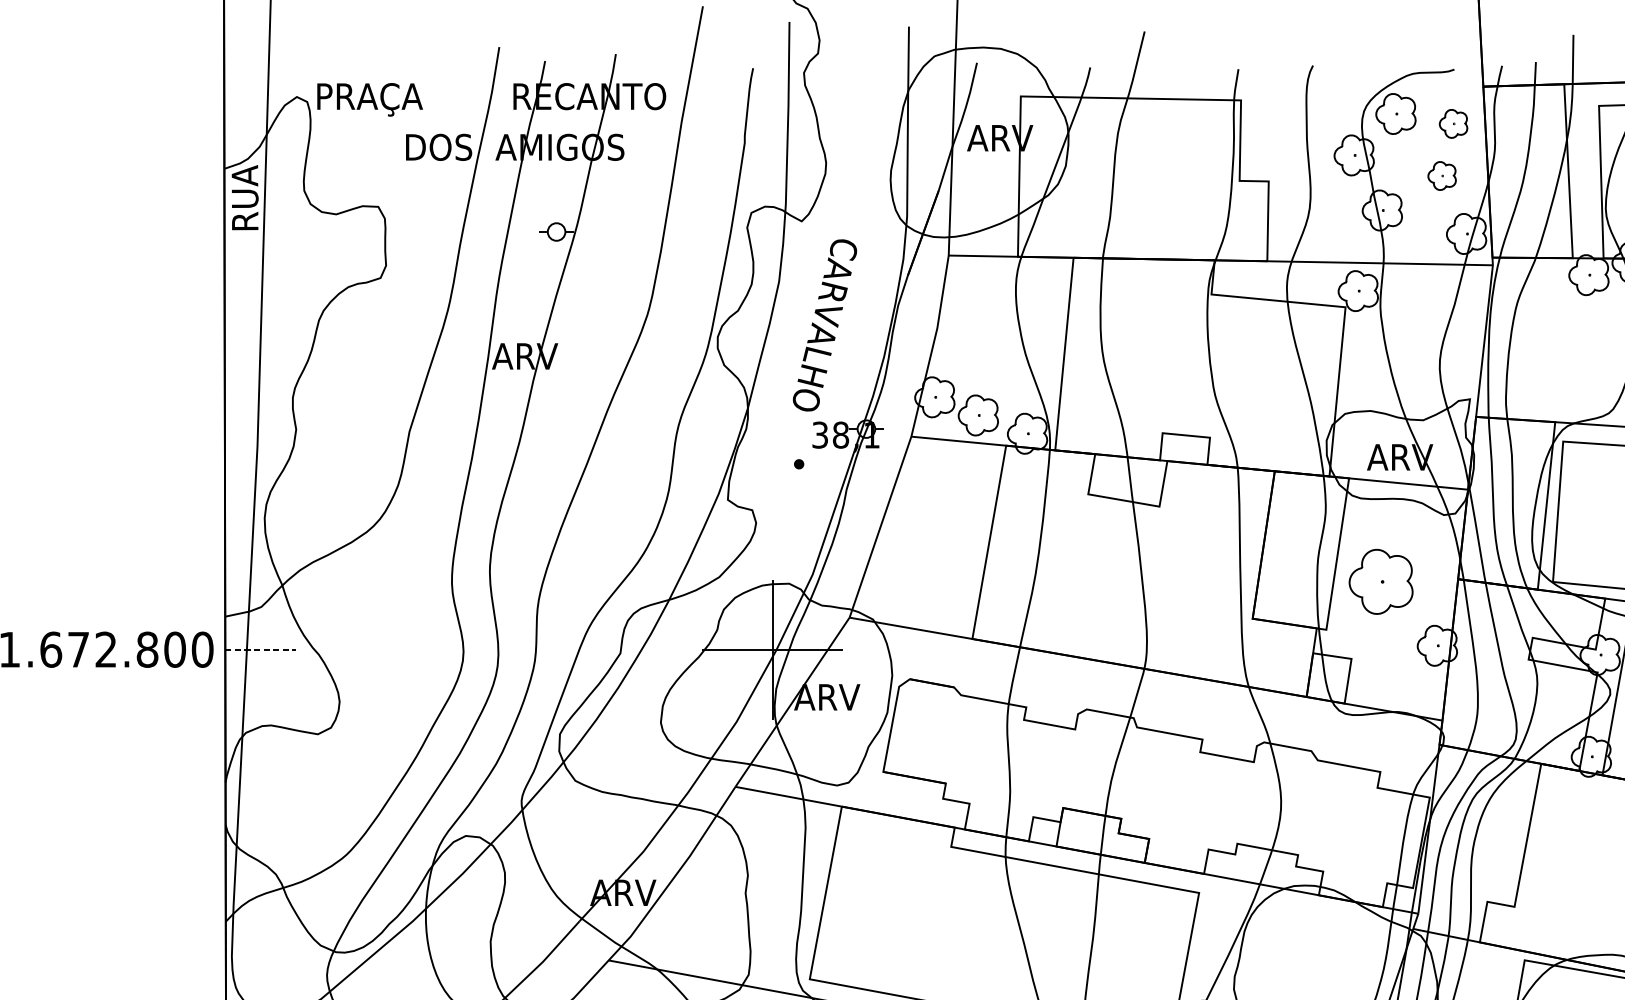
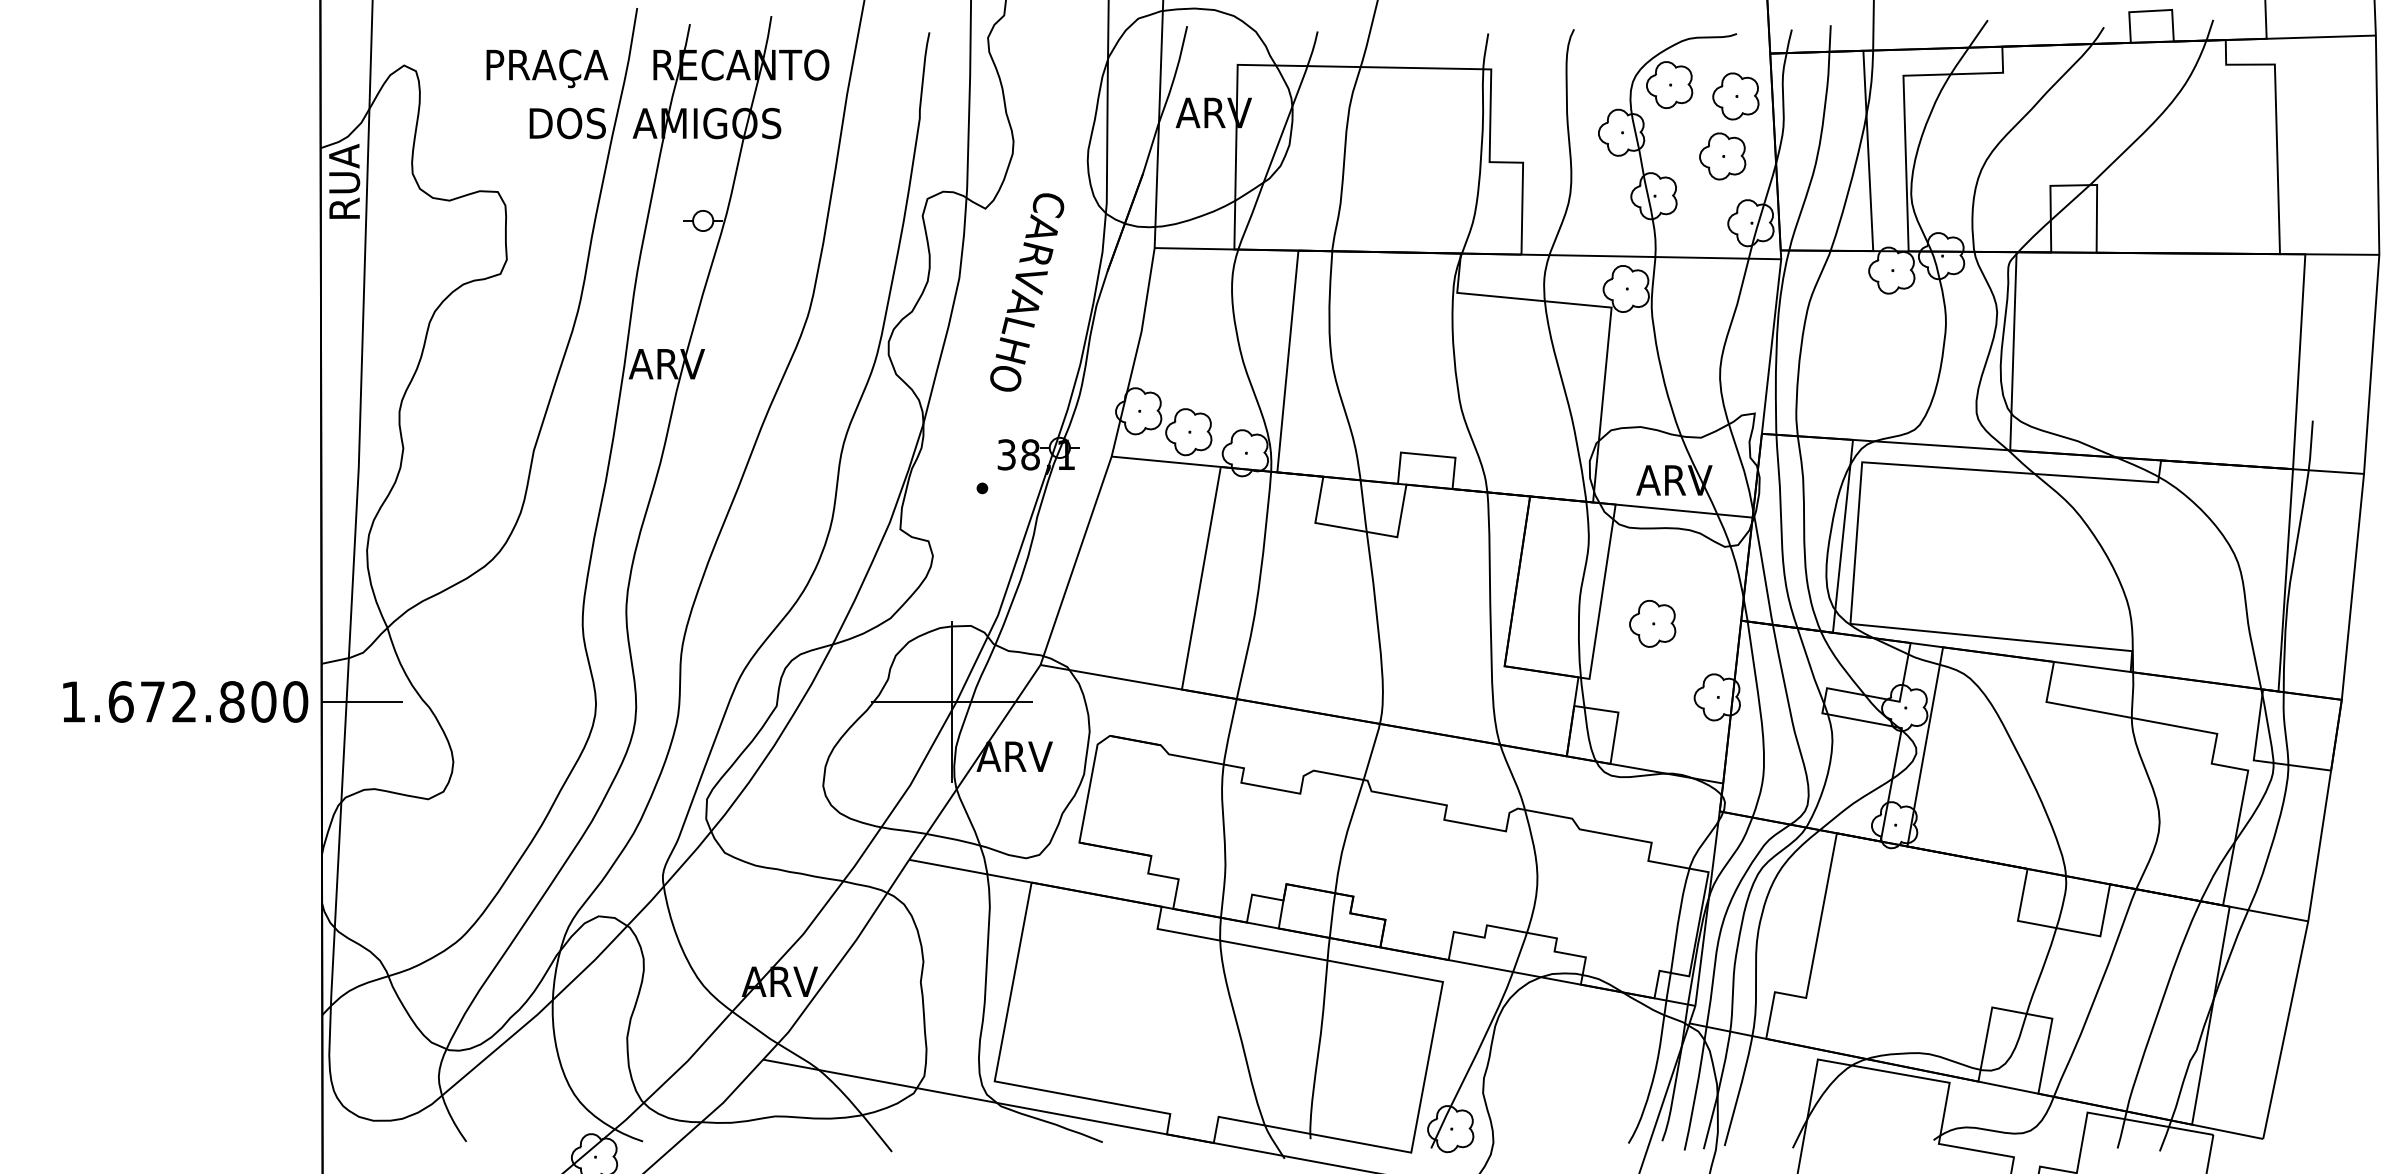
text: (370, 99) -> (547, 68), moved
part: (1453, 123) -> (1735, 96), size x1.43
part: (1441, 176) -> (1722, 156), size x1.43
text: (825, 325) -> (1027, 292), moved
part: (1381, 581) -> (1652, 623), size x0.62
line: (260, 649) -> (362, 701), dashed -> solid

